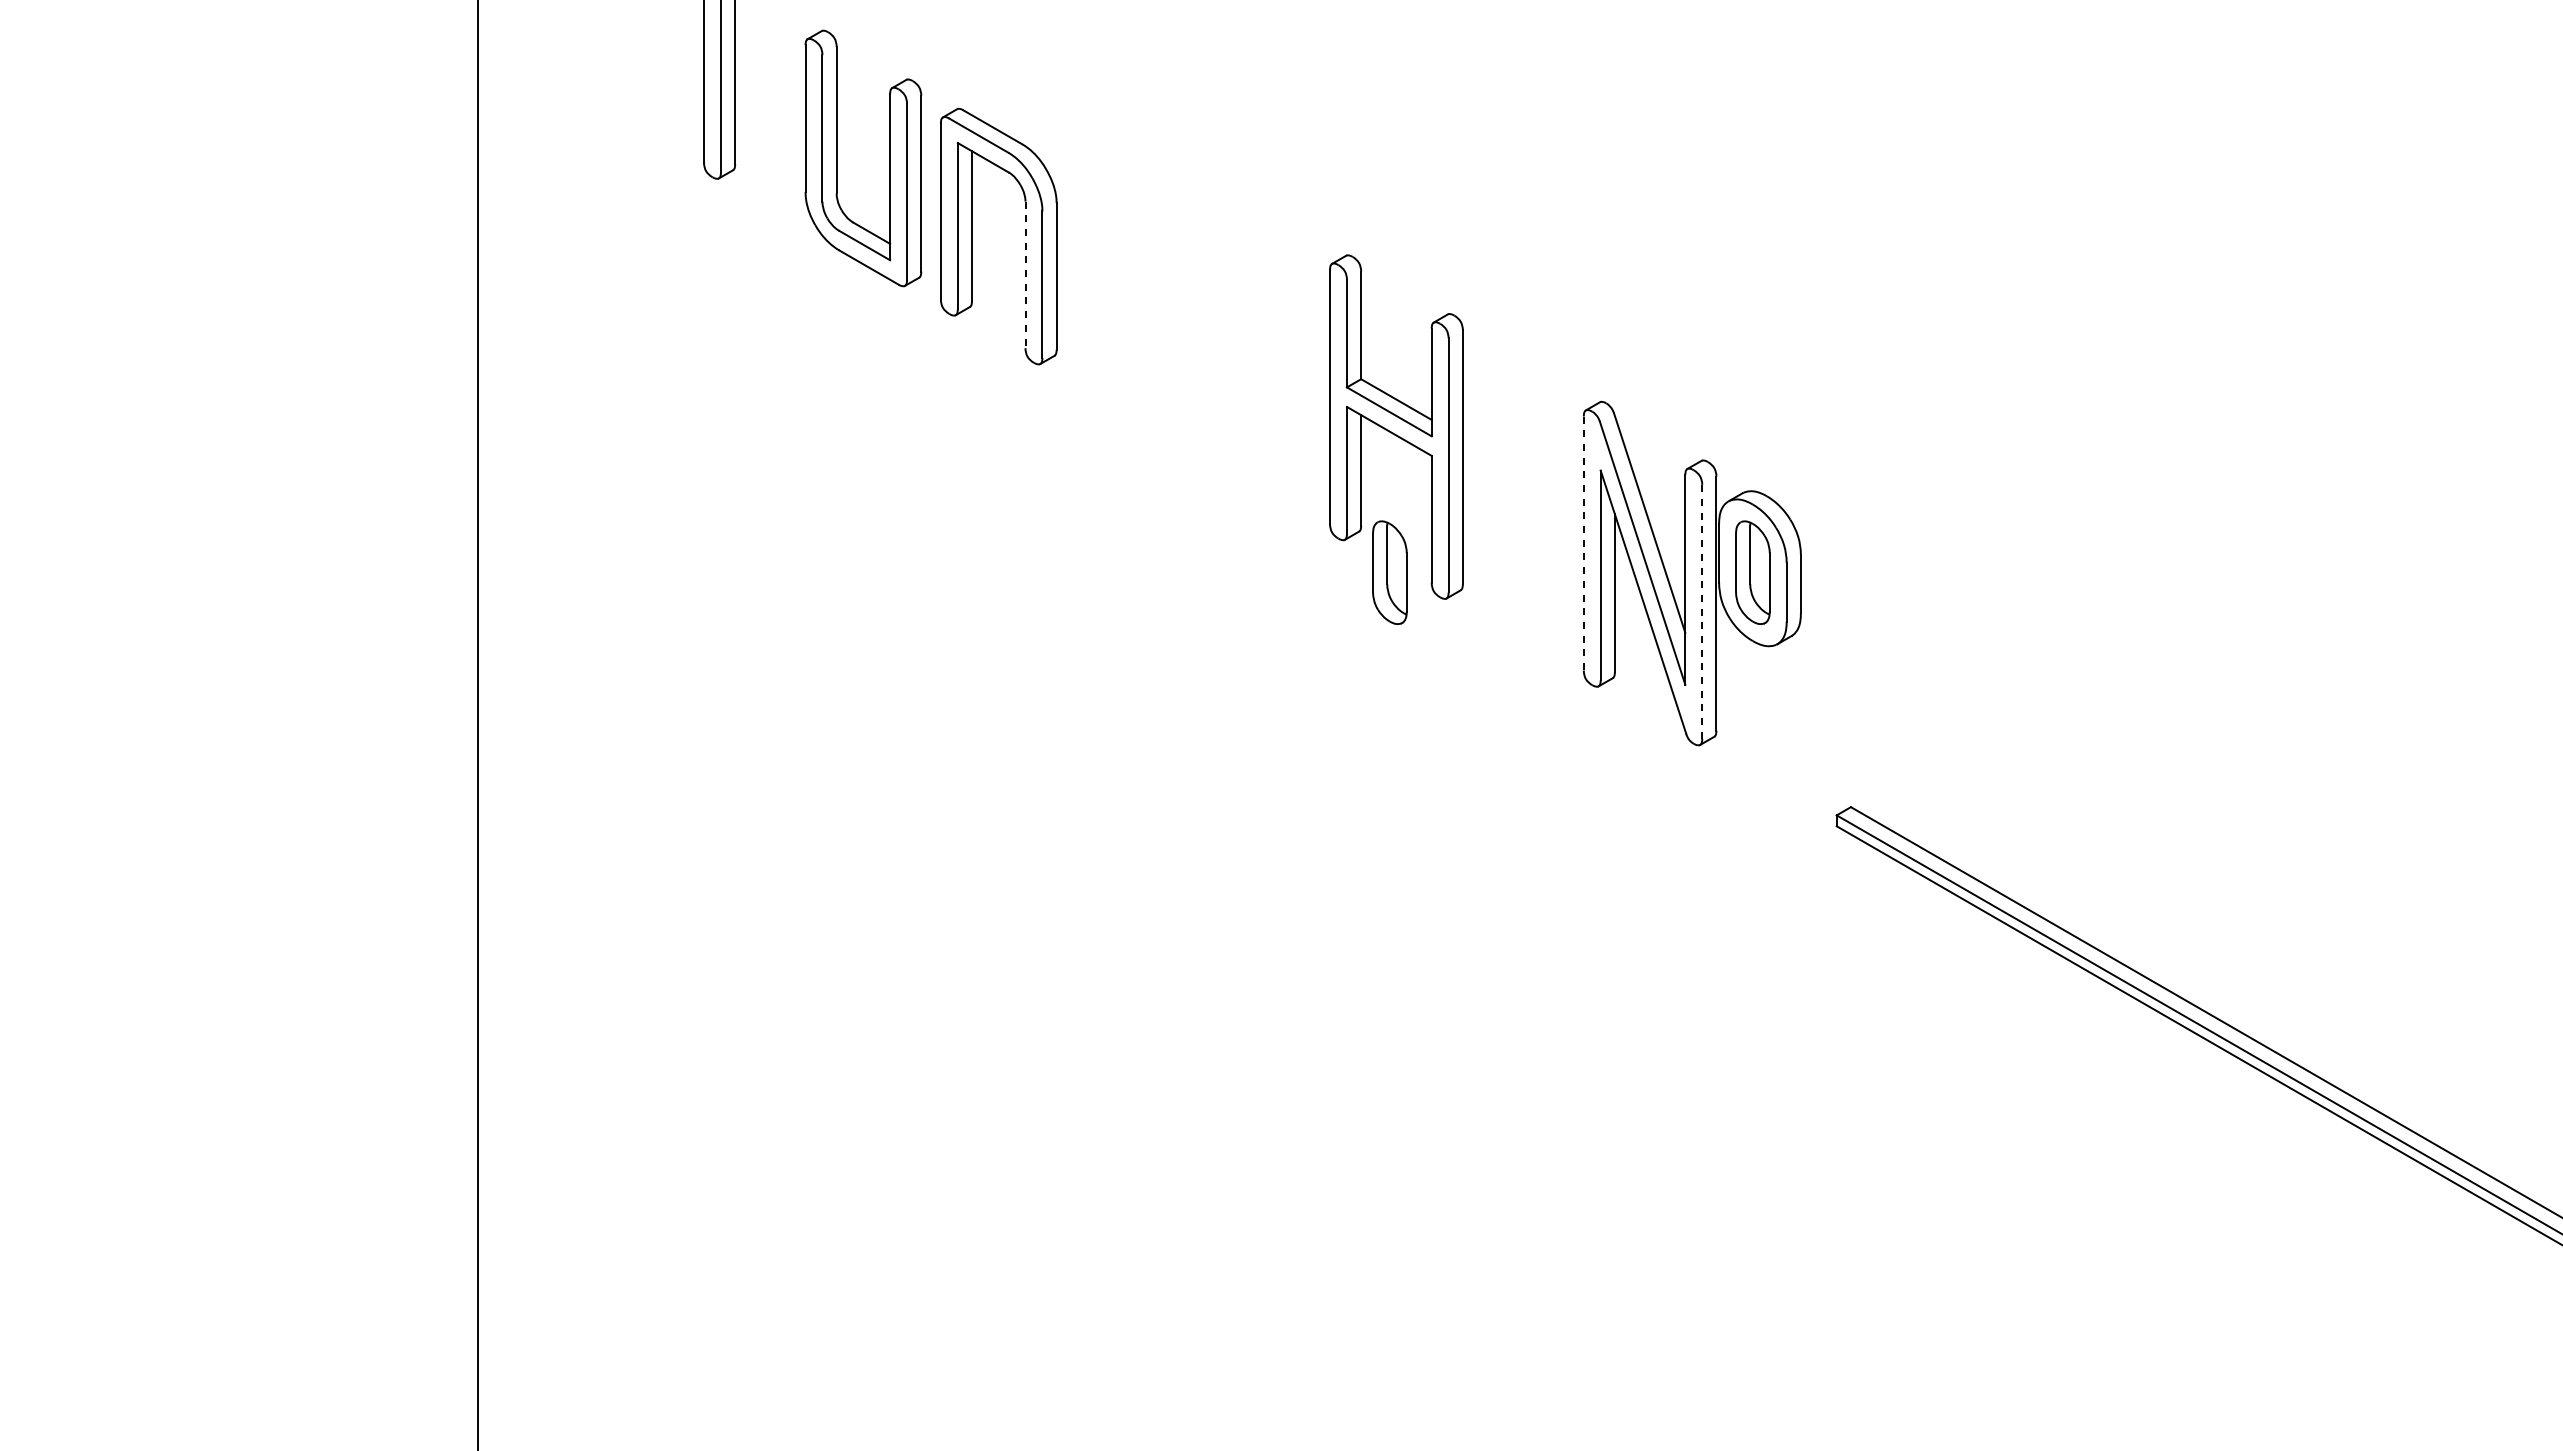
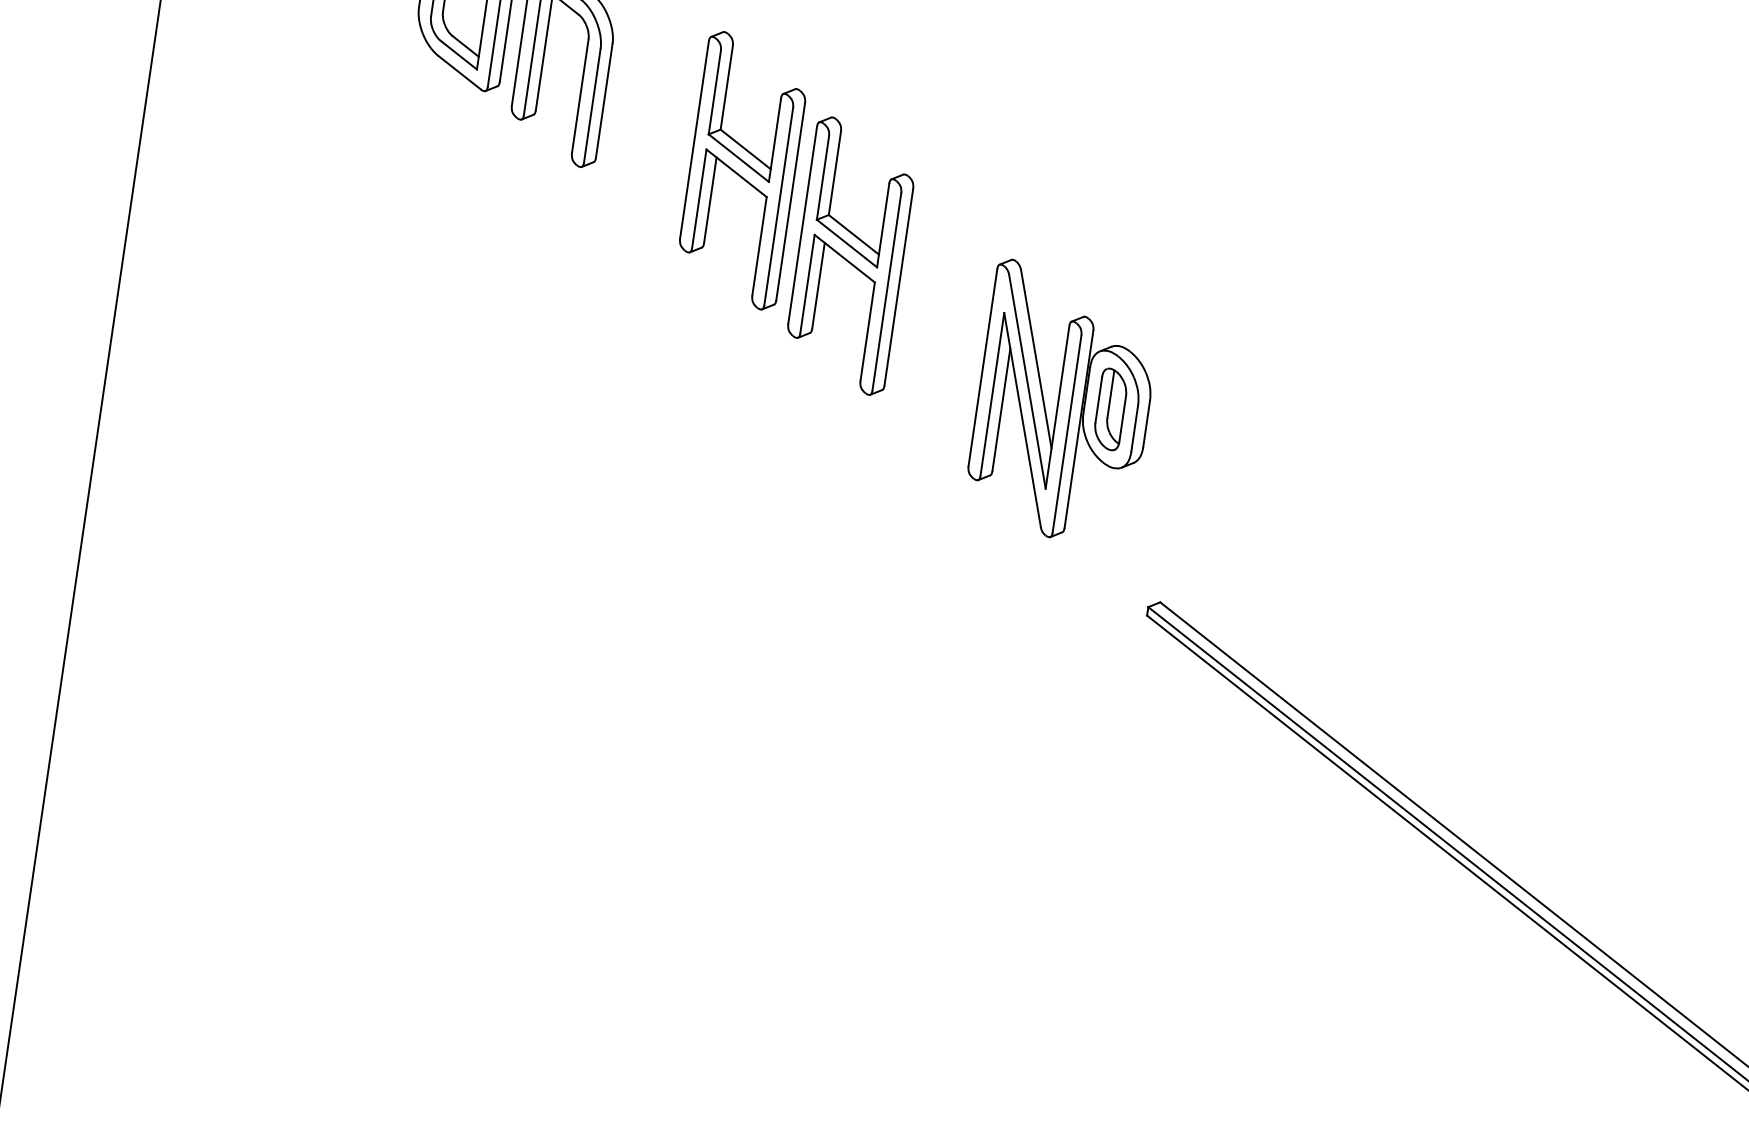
line: (1025, 275) -> (580, 96), dashed -> solid
part: (1243, 338) -> (742, 170), added
line: (1583, 543) -> (982, 367), dashed -> solid
part: (1389, 572) -> (828, 368), removed
line: (1702, 611) -> (1067, 433), dashed -> solid

